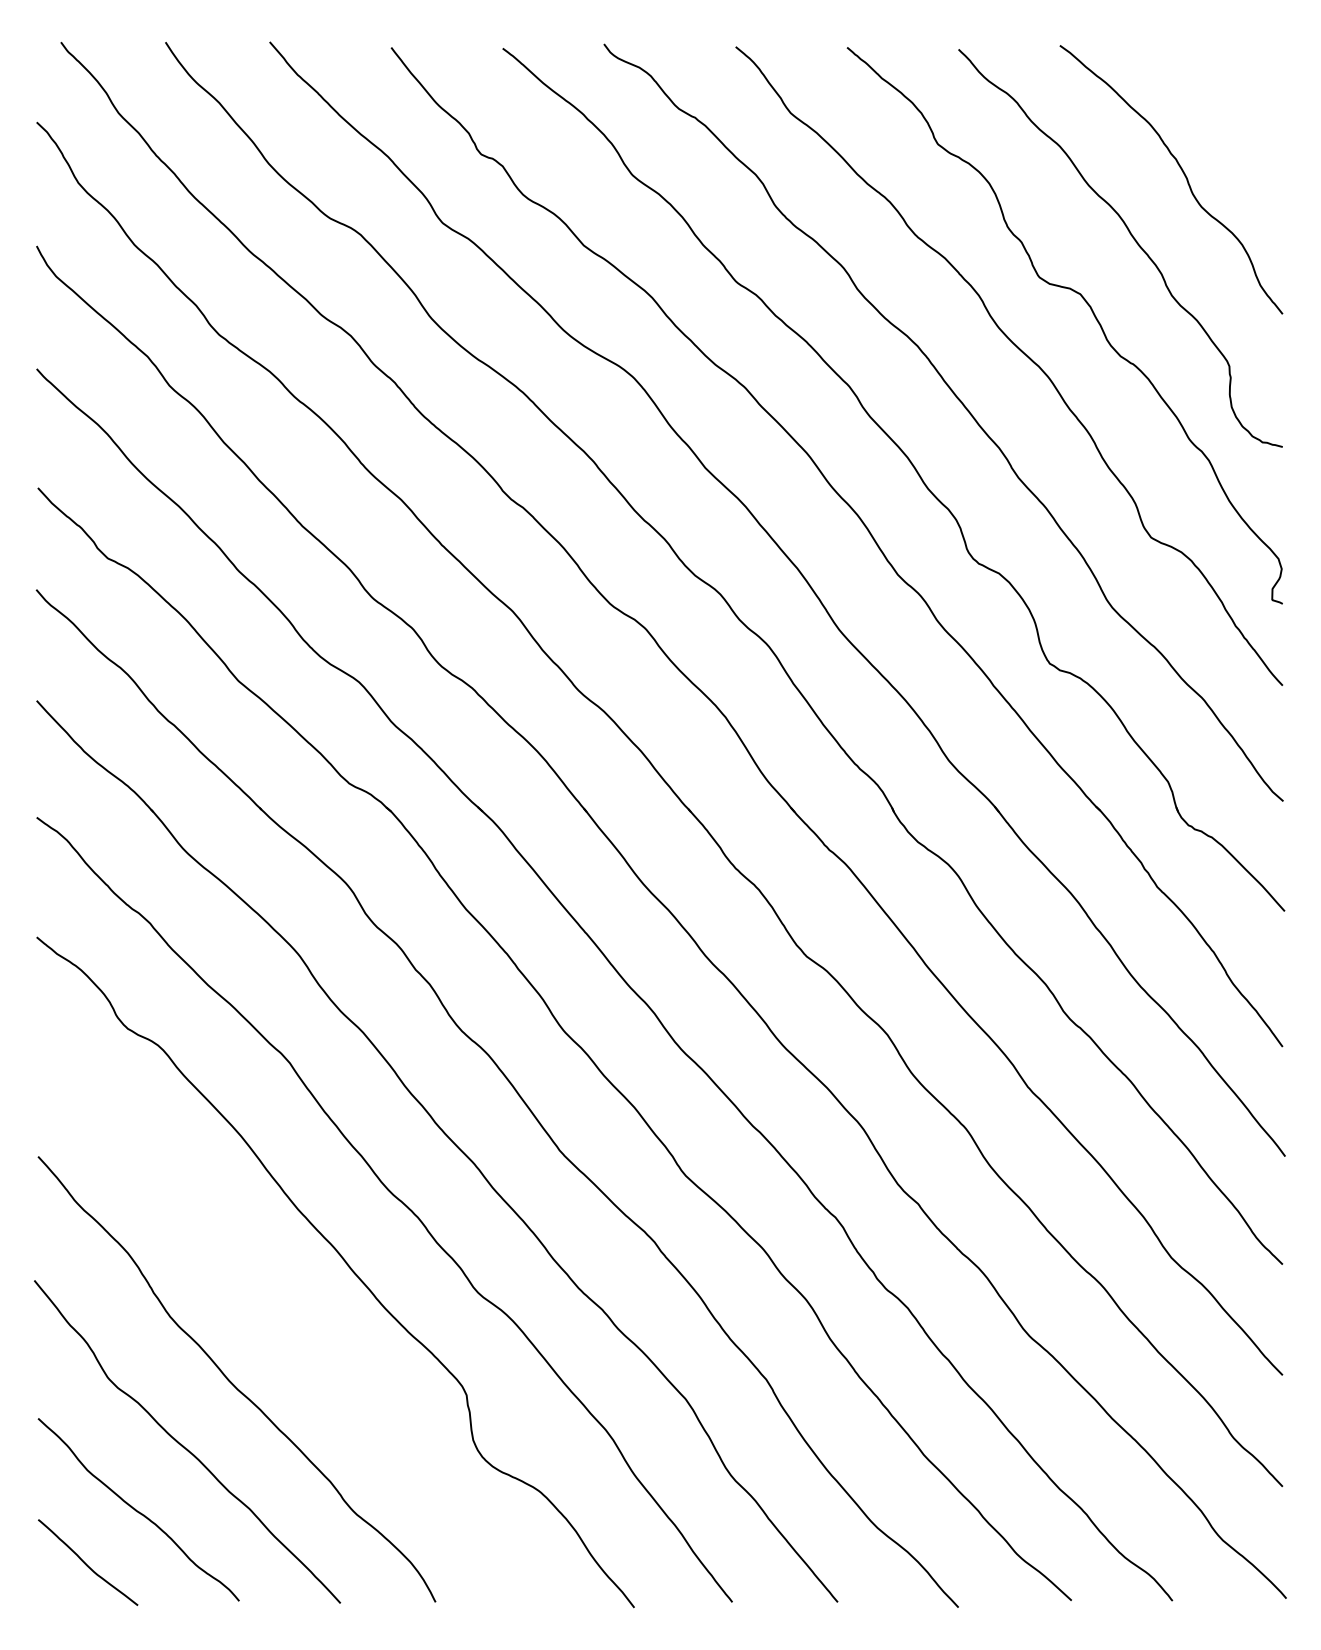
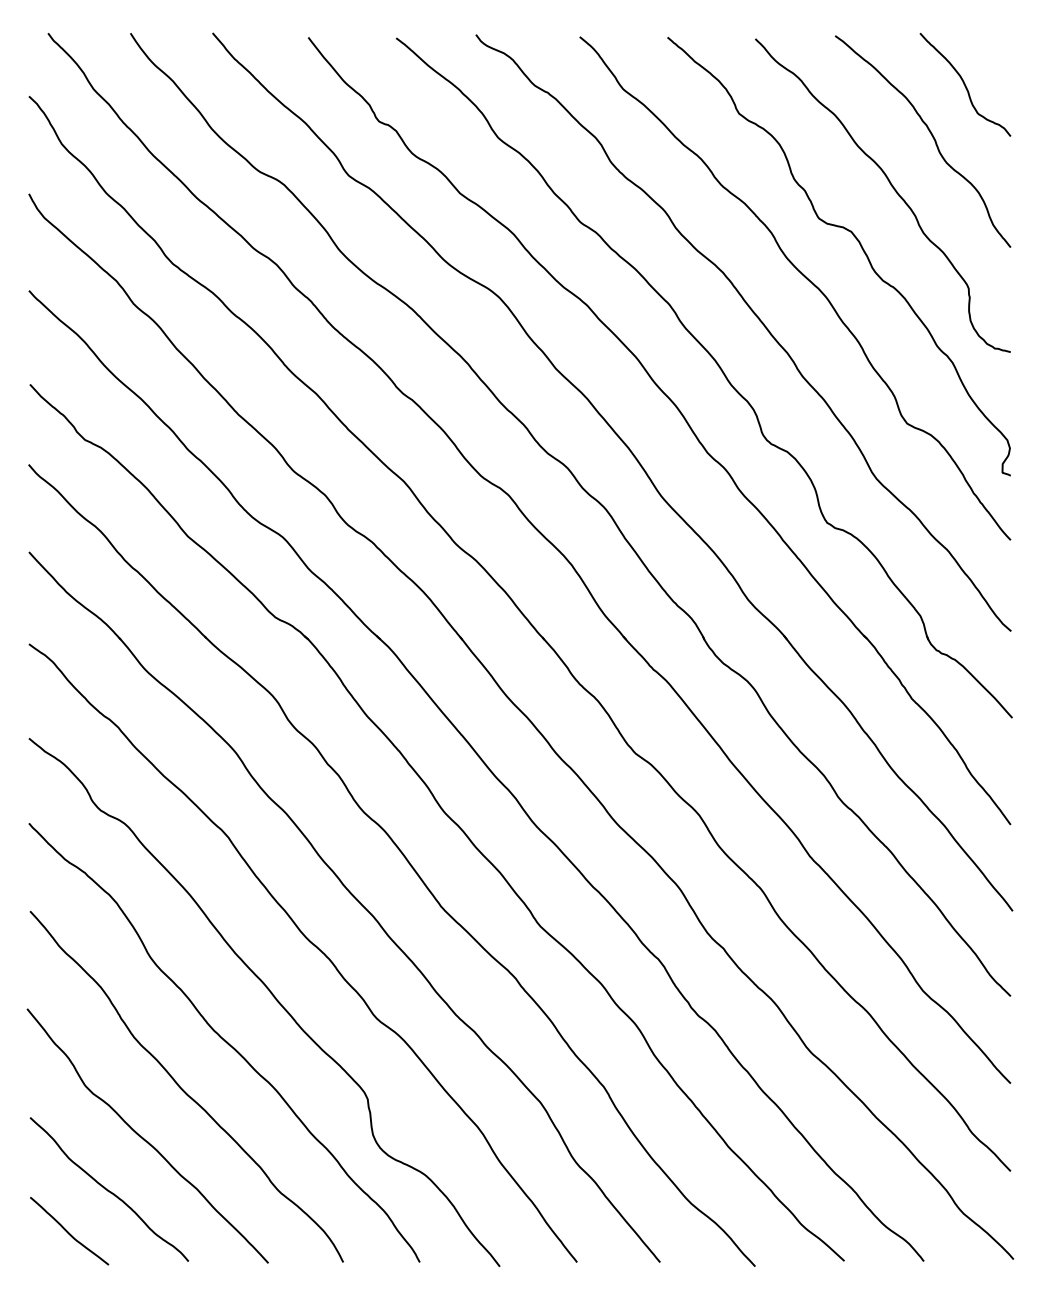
curve: (1225, 107) -> (965, 84), added
curve: (285, 1322) -> (225, 1041), added

